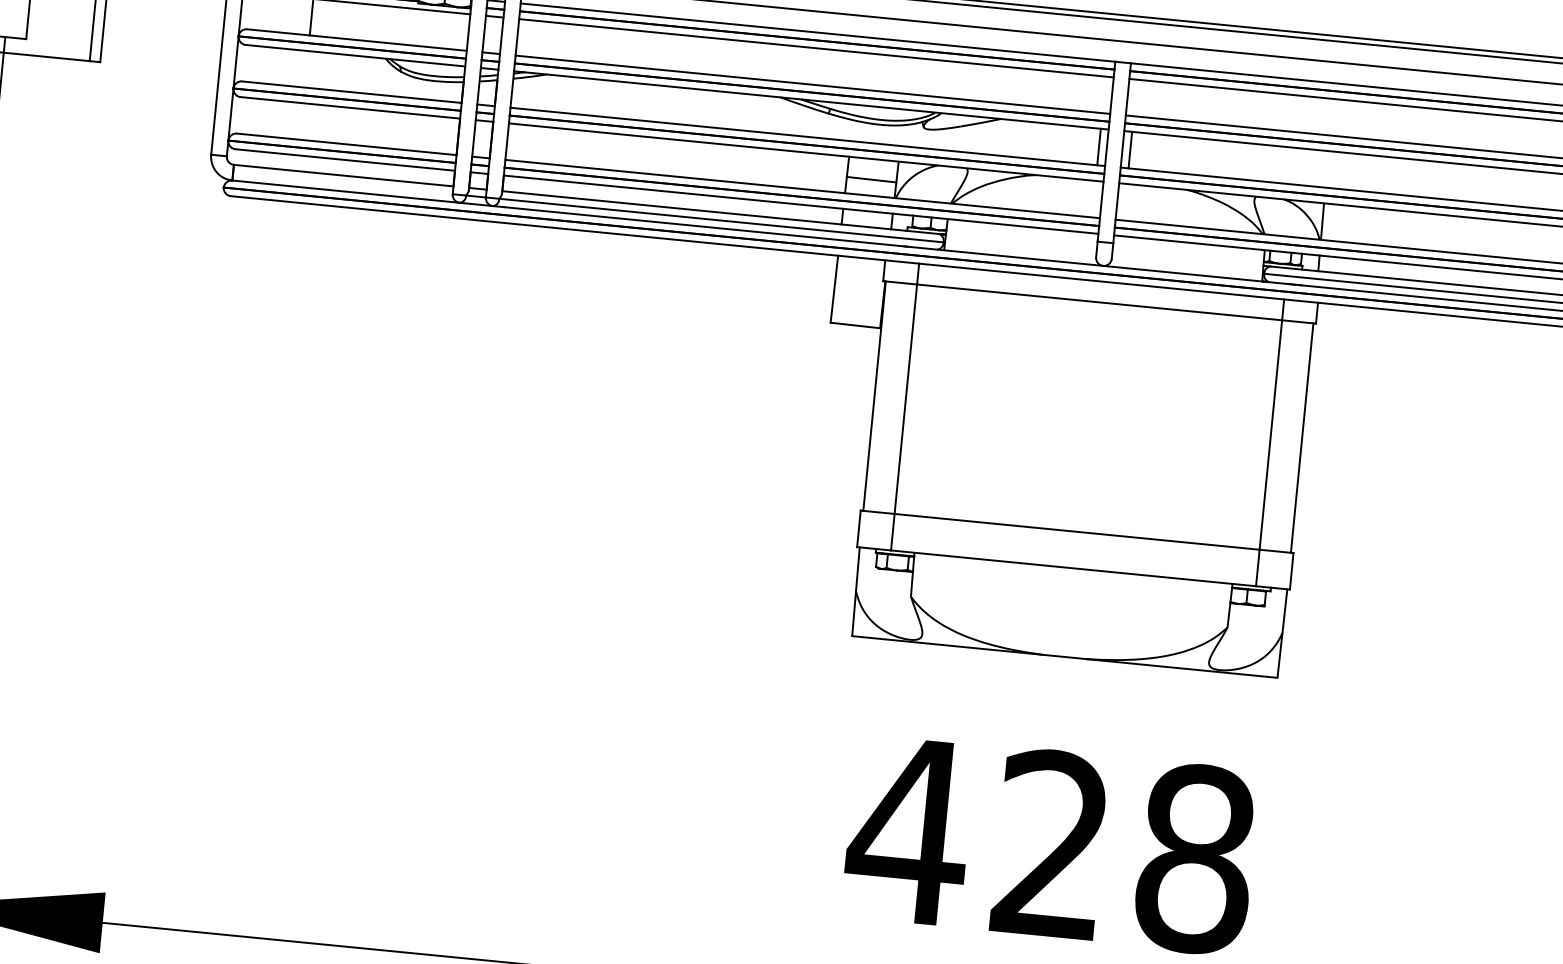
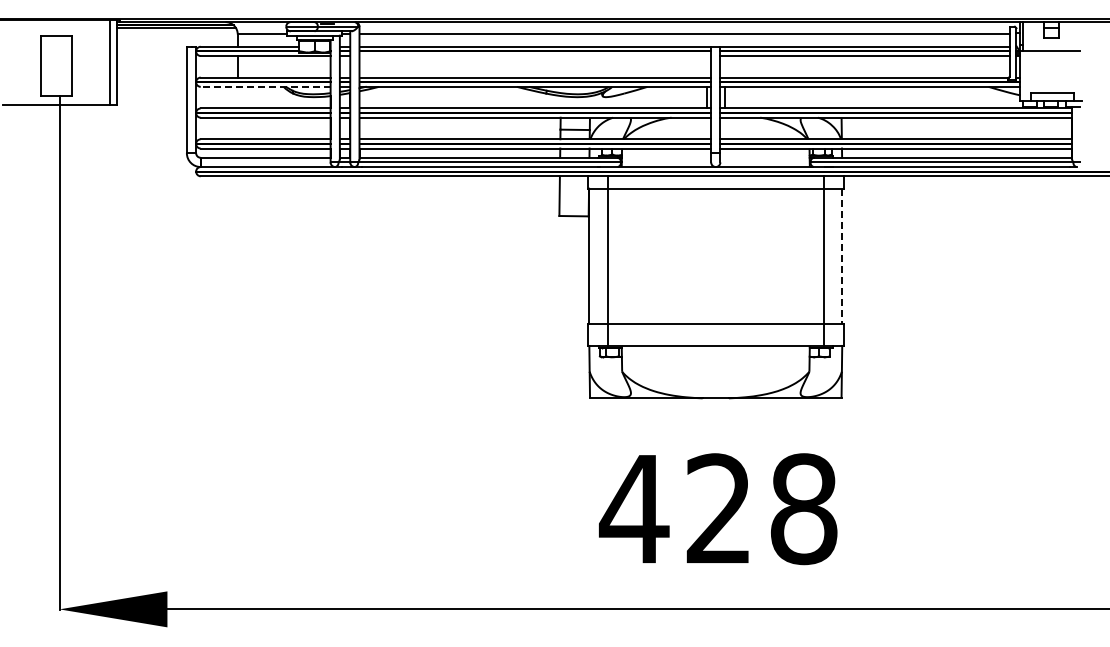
line: (816, 49) -> (535, 56), removed
line: (355, 55) -> (265, 86), solid -> dashed
line: (1302, 438) -> (842, 256), solid -> dashed

